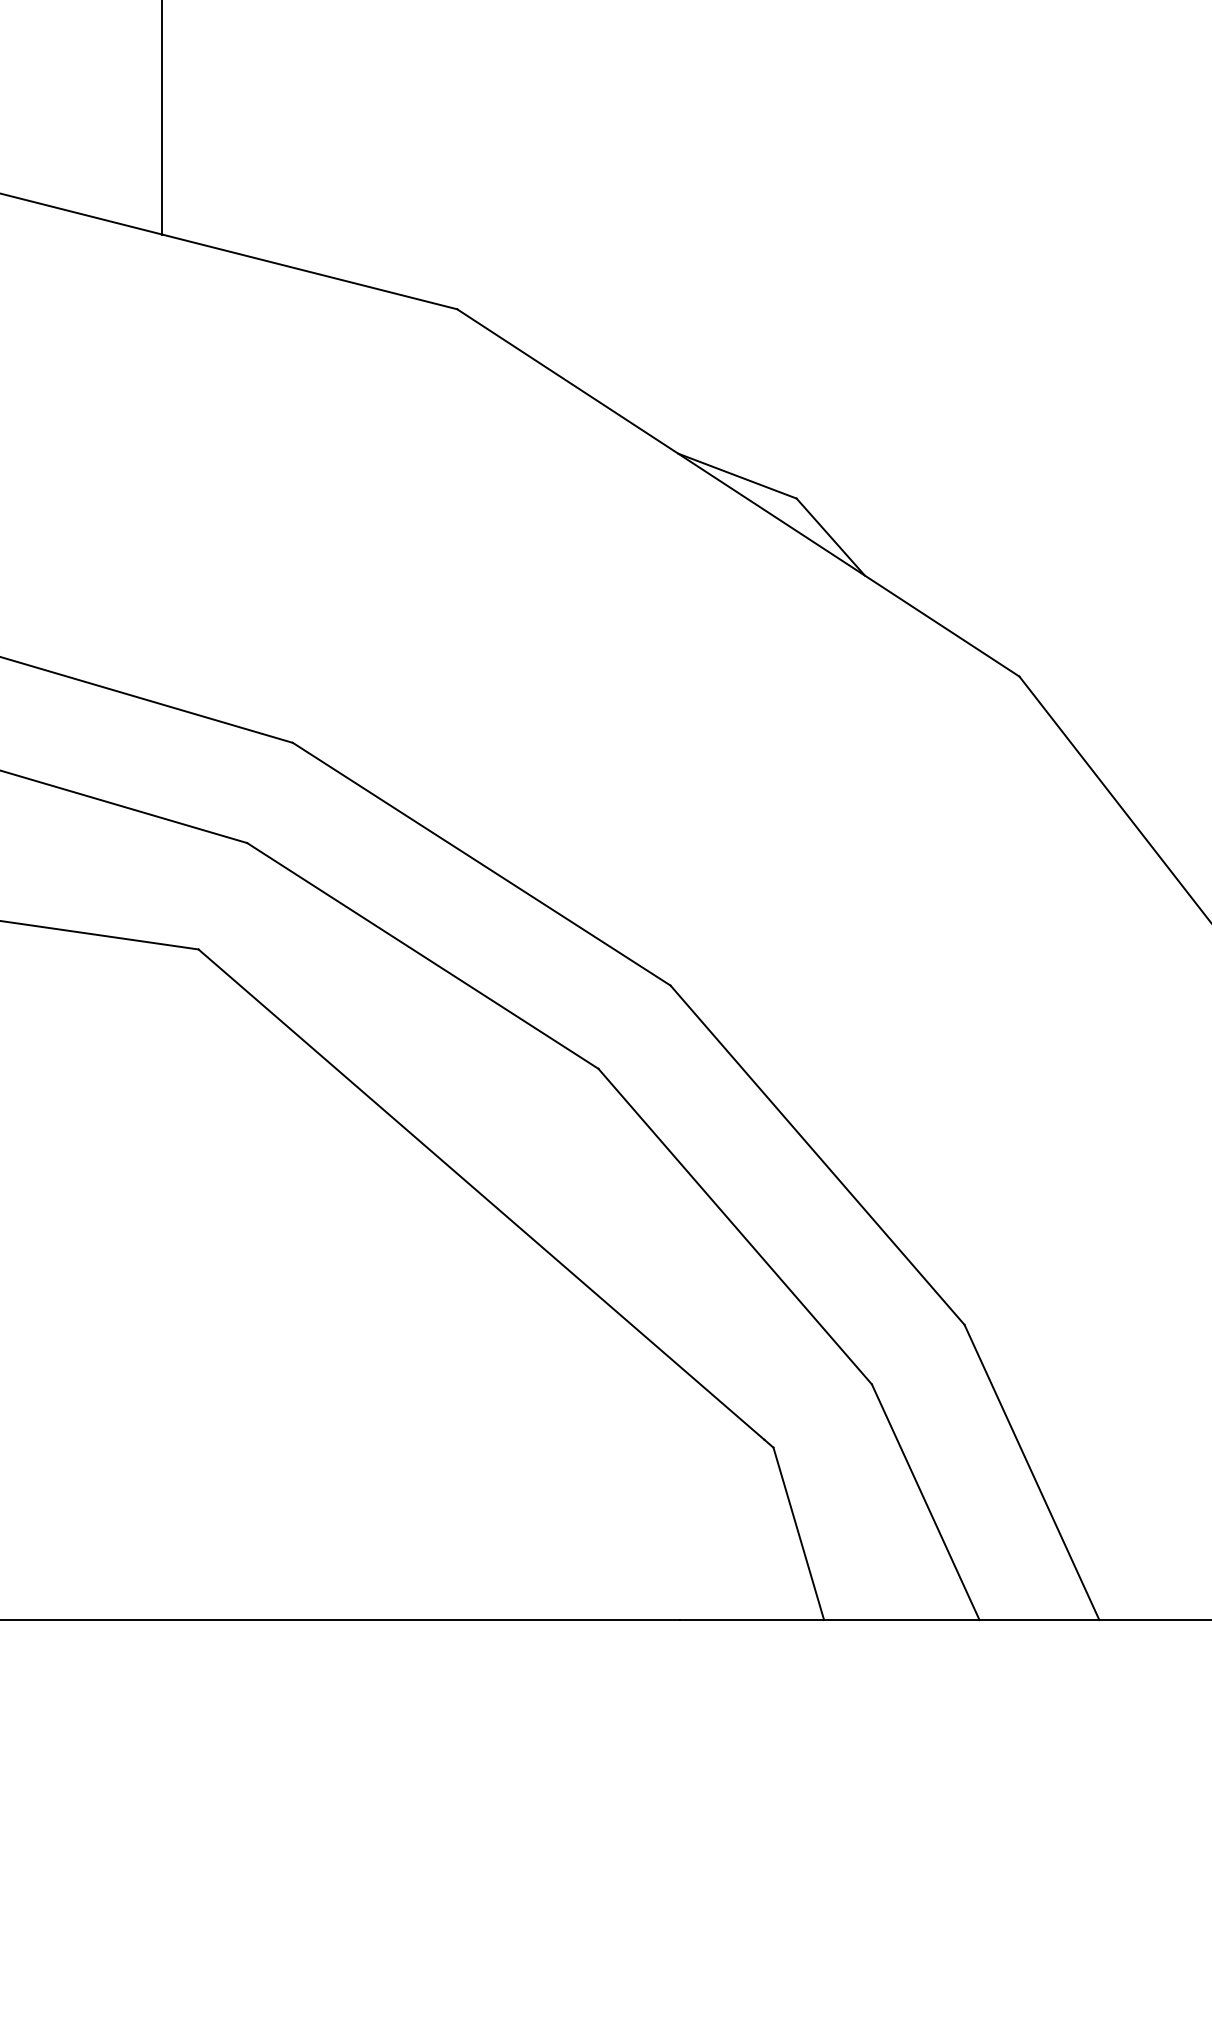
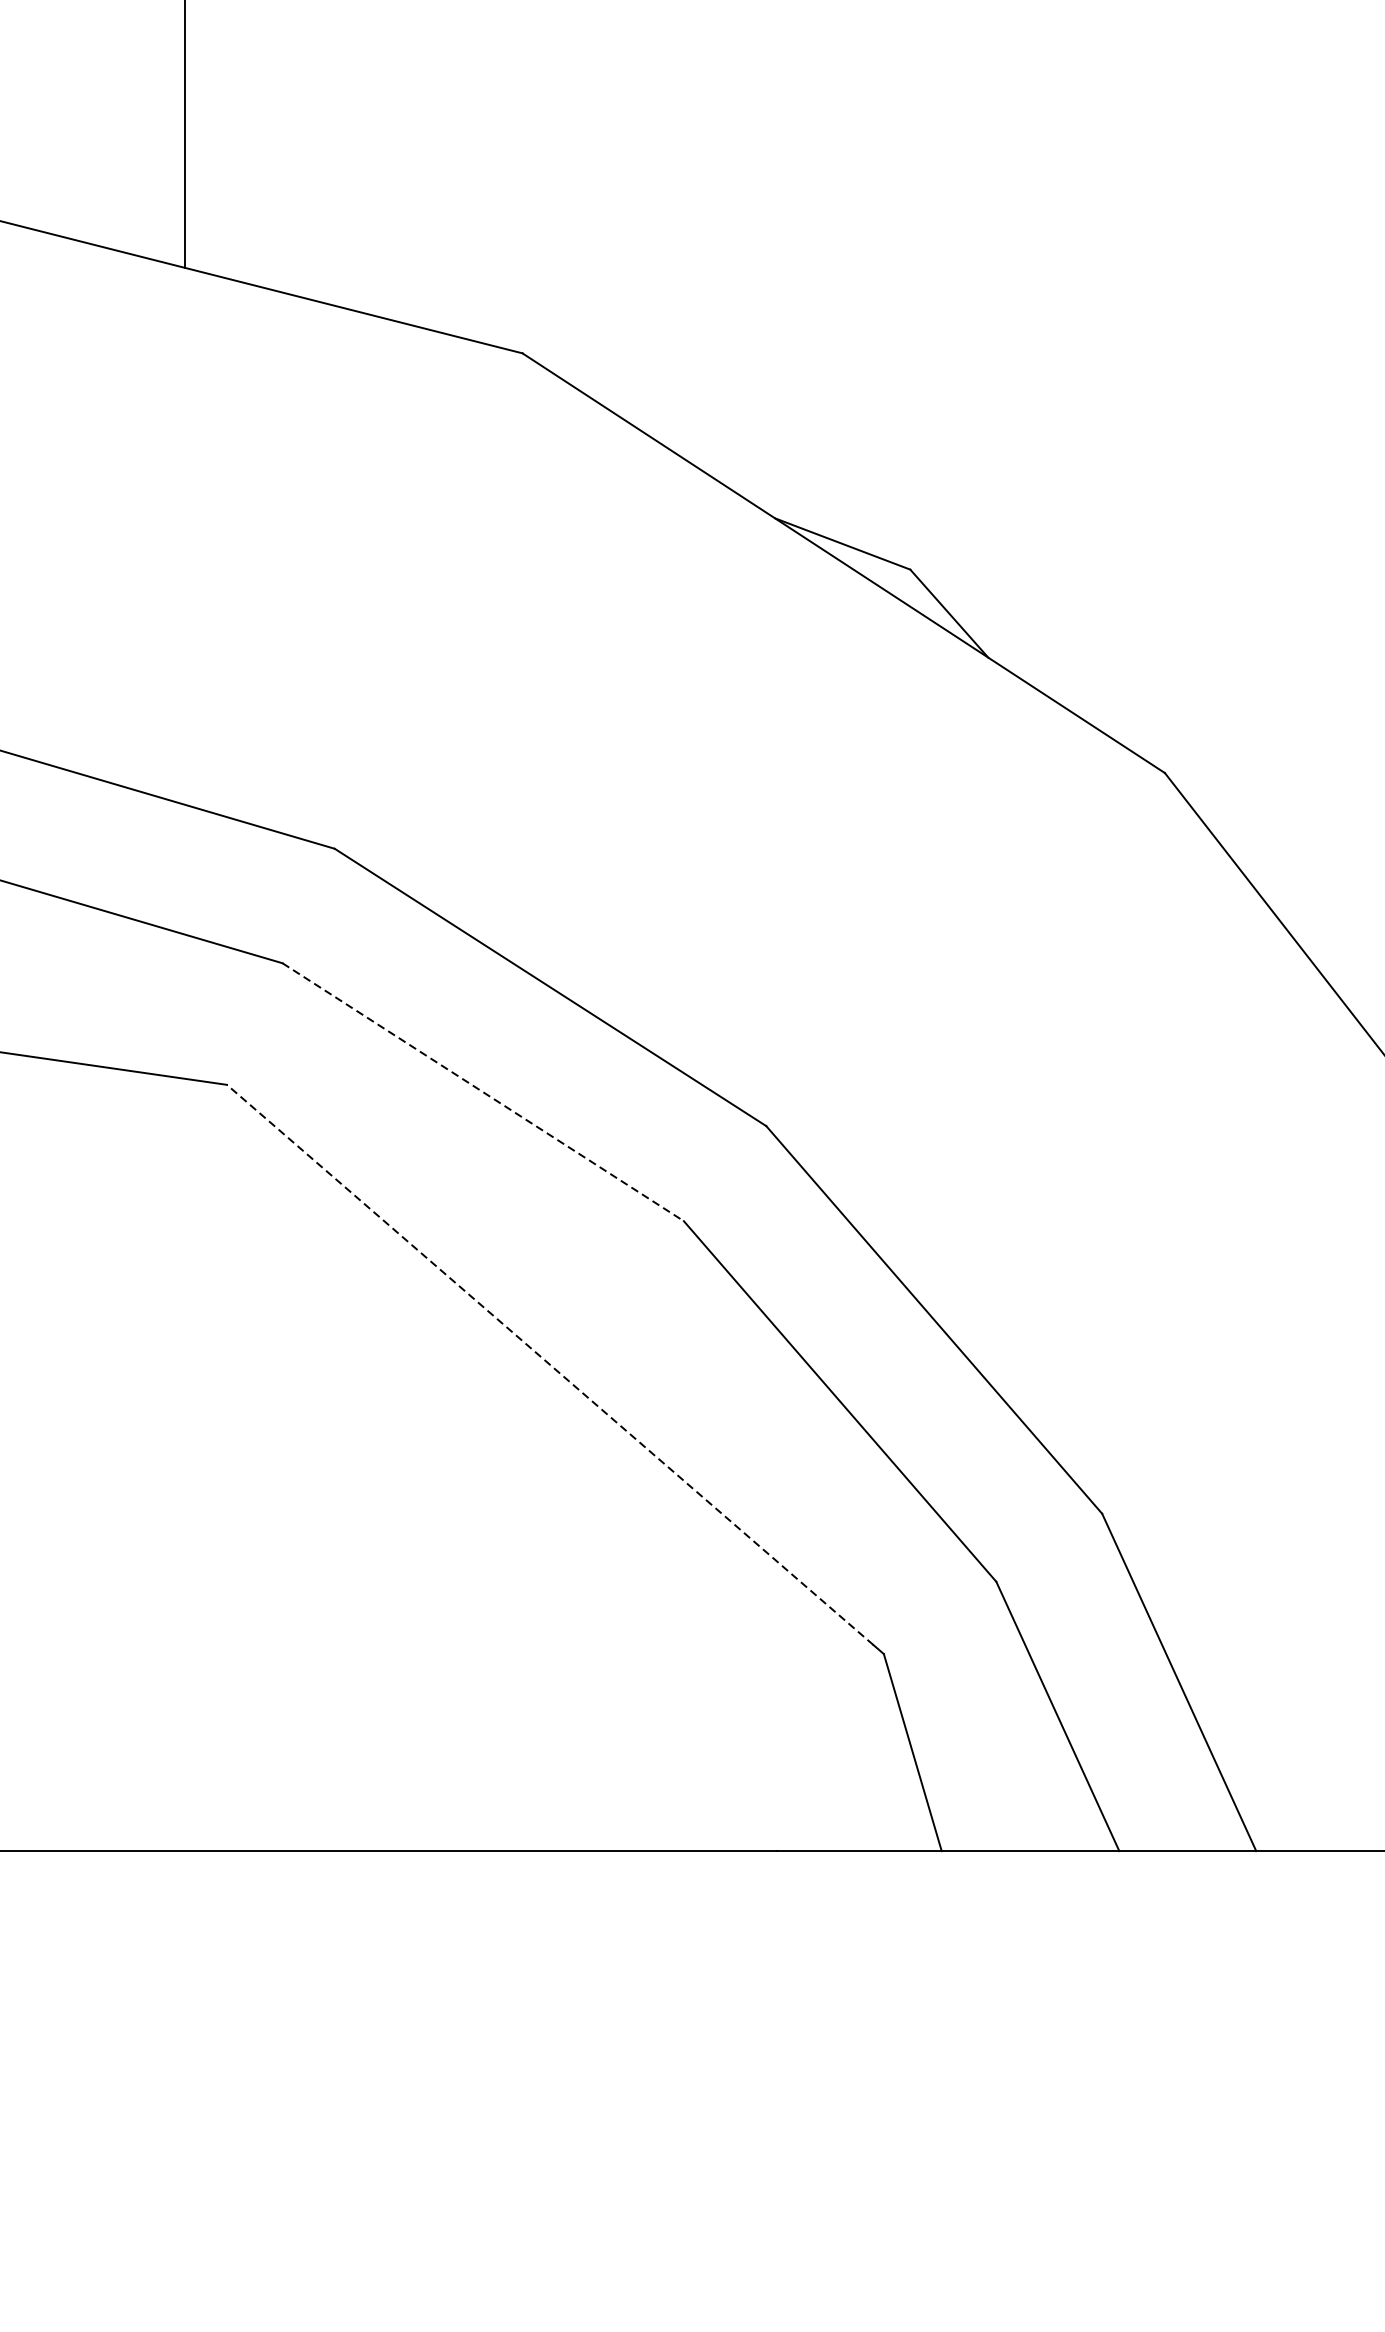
line: (422, 955) -> (482, 1091), solid -> dashed
line: (481, 1194) -> (550, 1364), solid -> dashed

